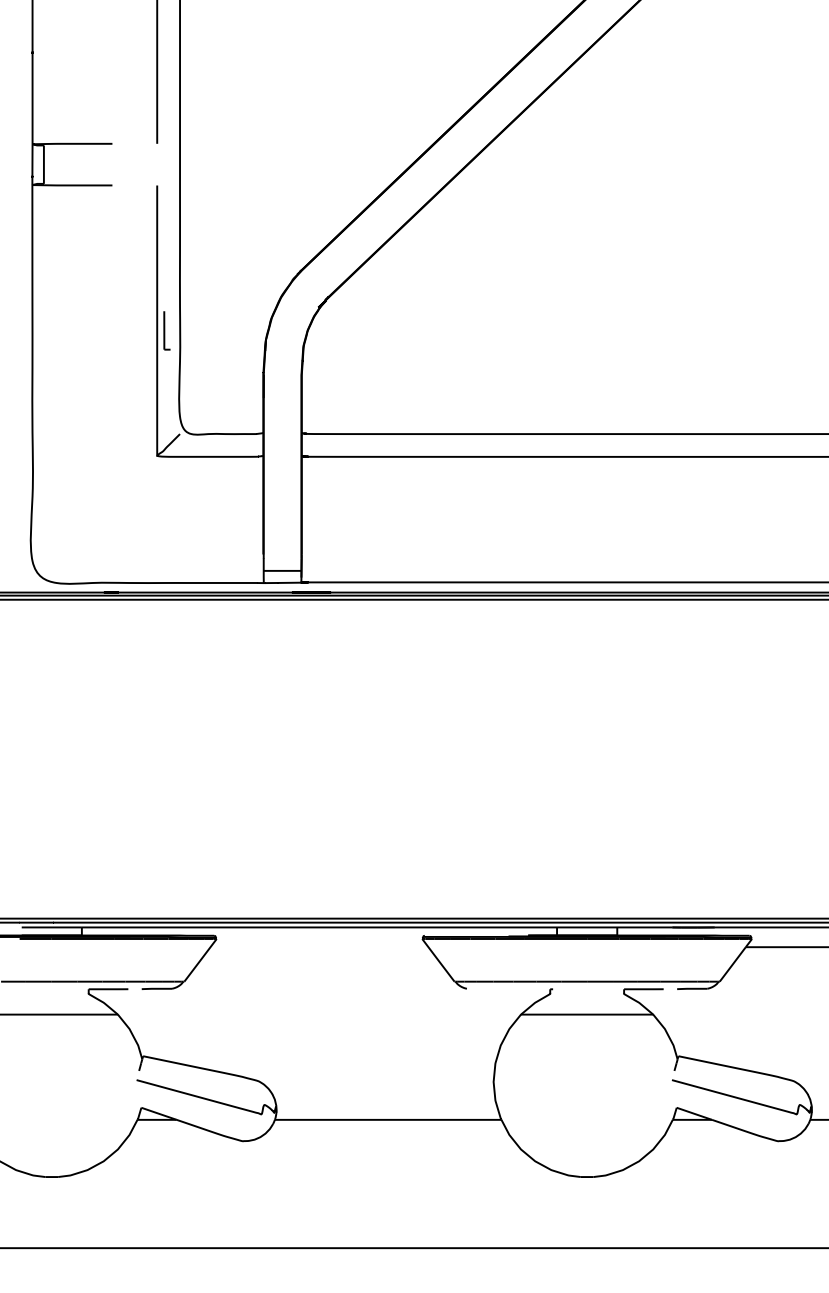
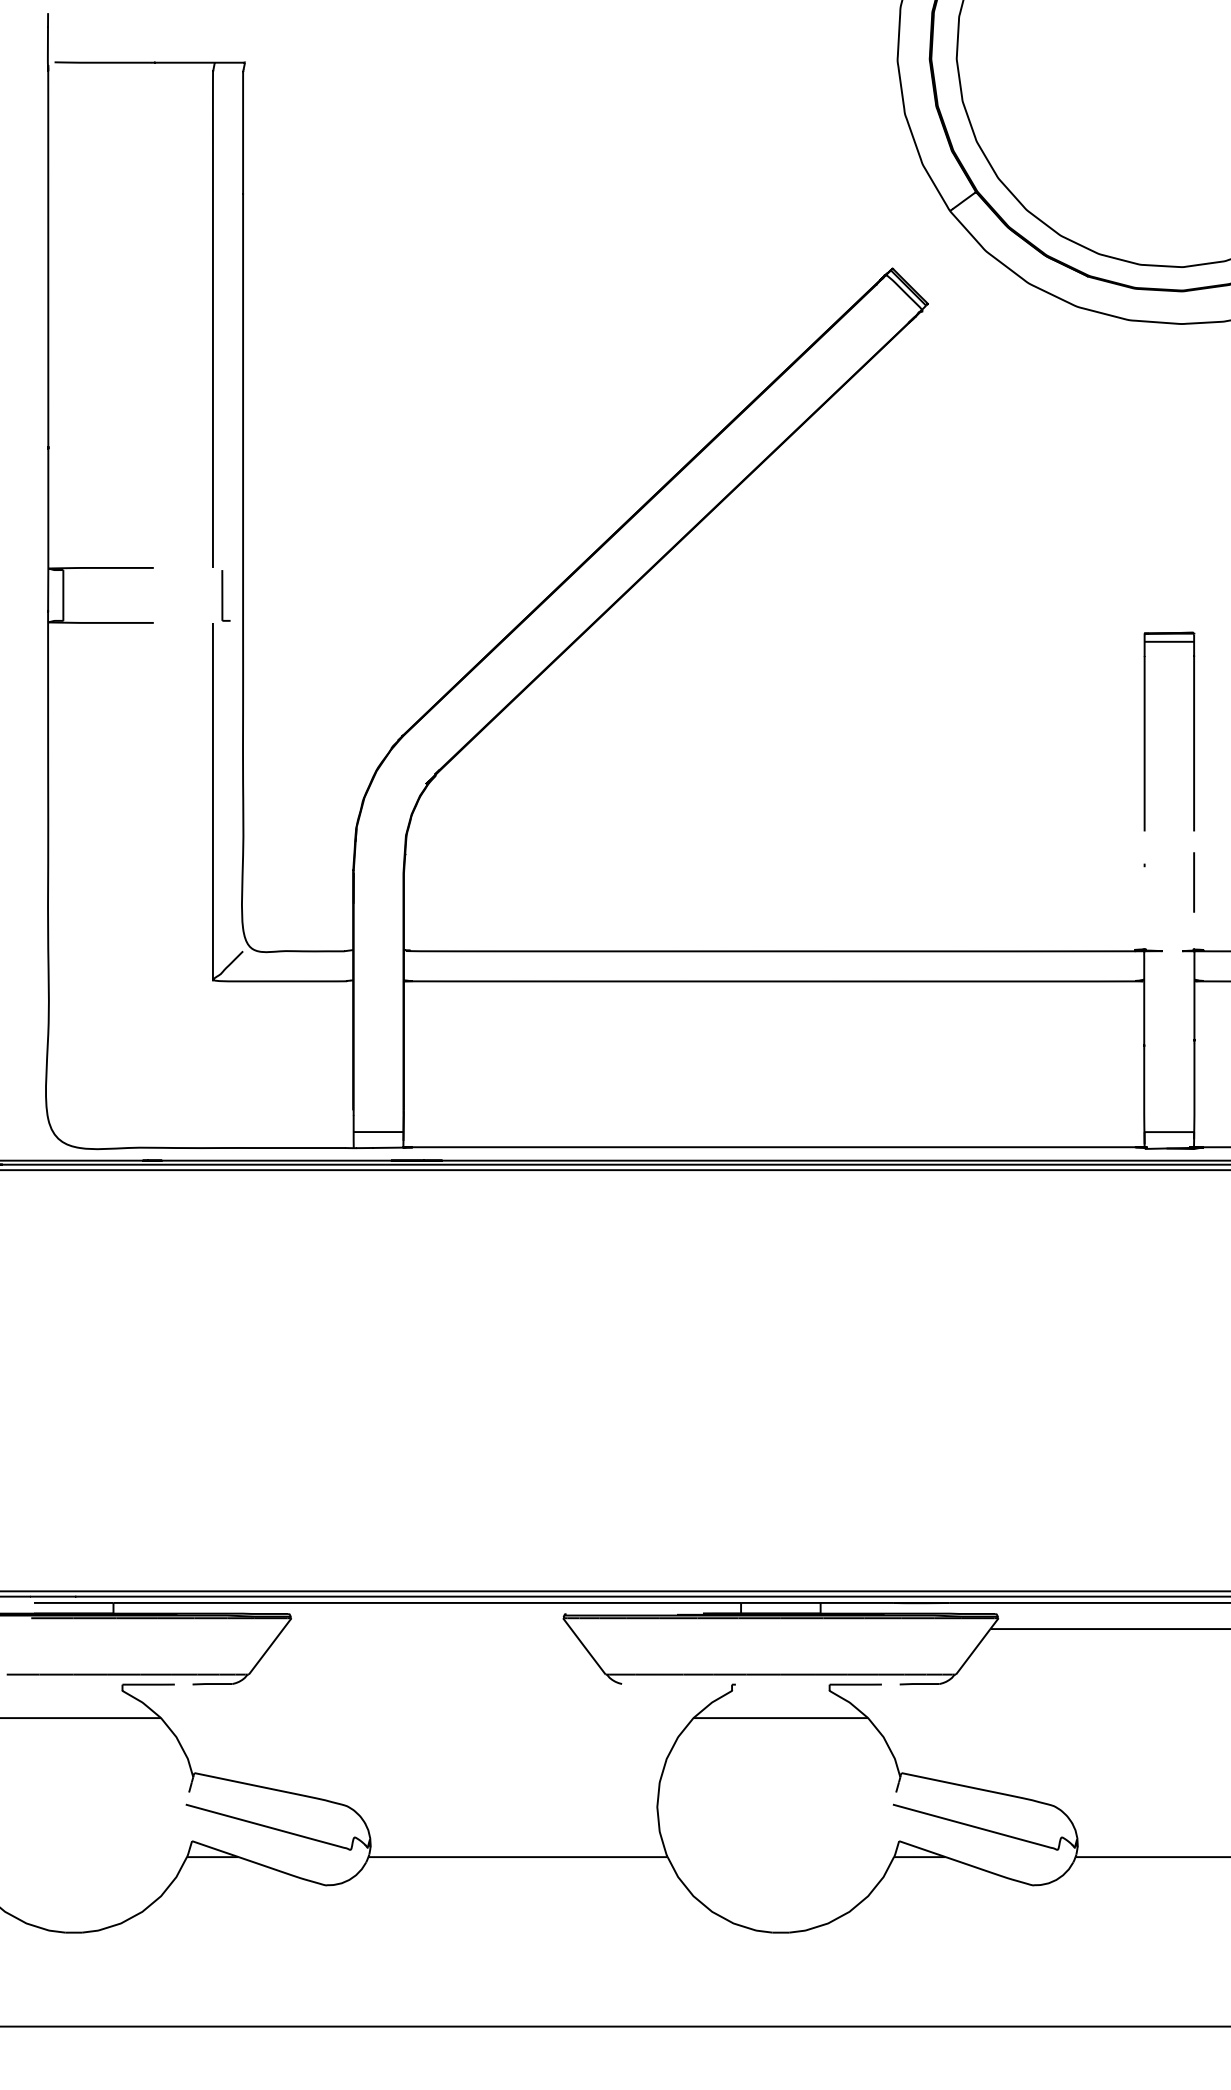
part: (166, 330) -> (225, 595), moved

